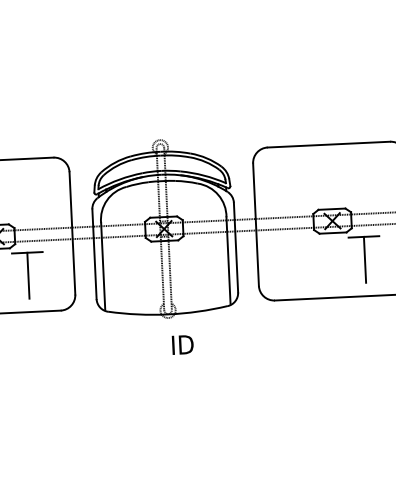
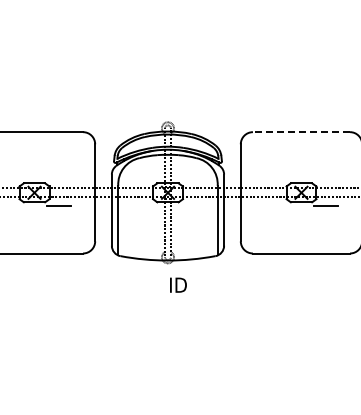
line: (328, 145) -> (301, 132), solid -> dashed
line: (364, 259) -> (325, 224), removed
line: (28, 275) -> (58, 224), removed

